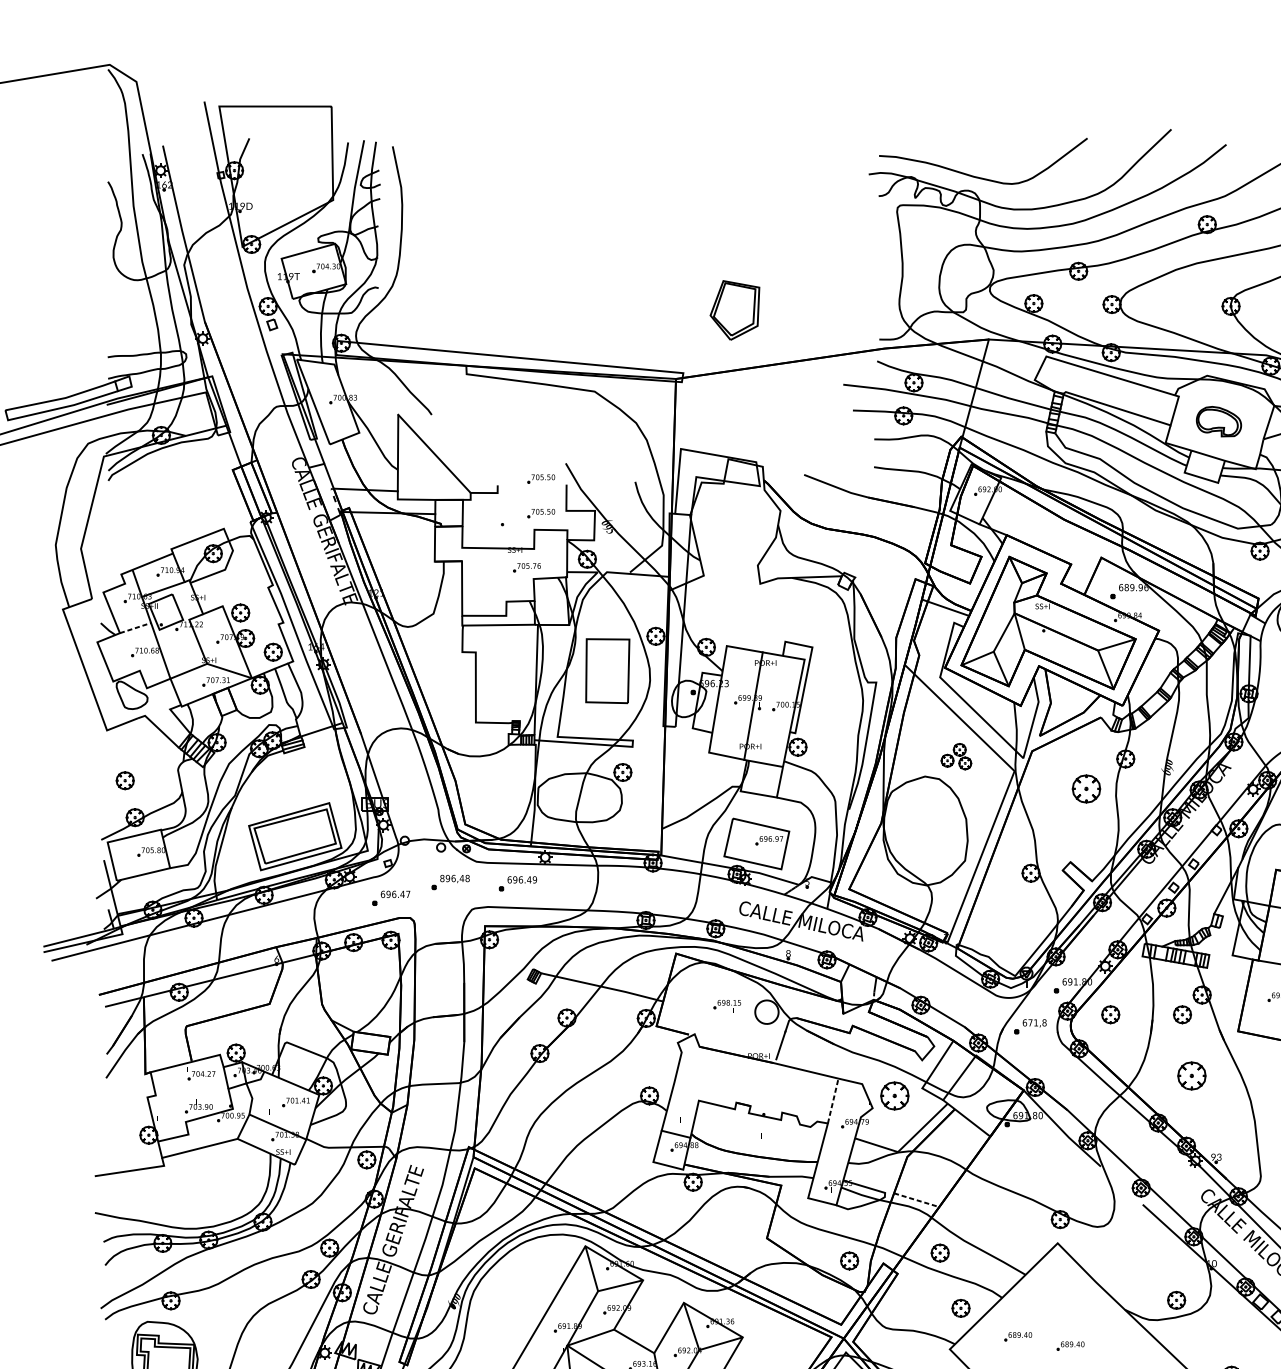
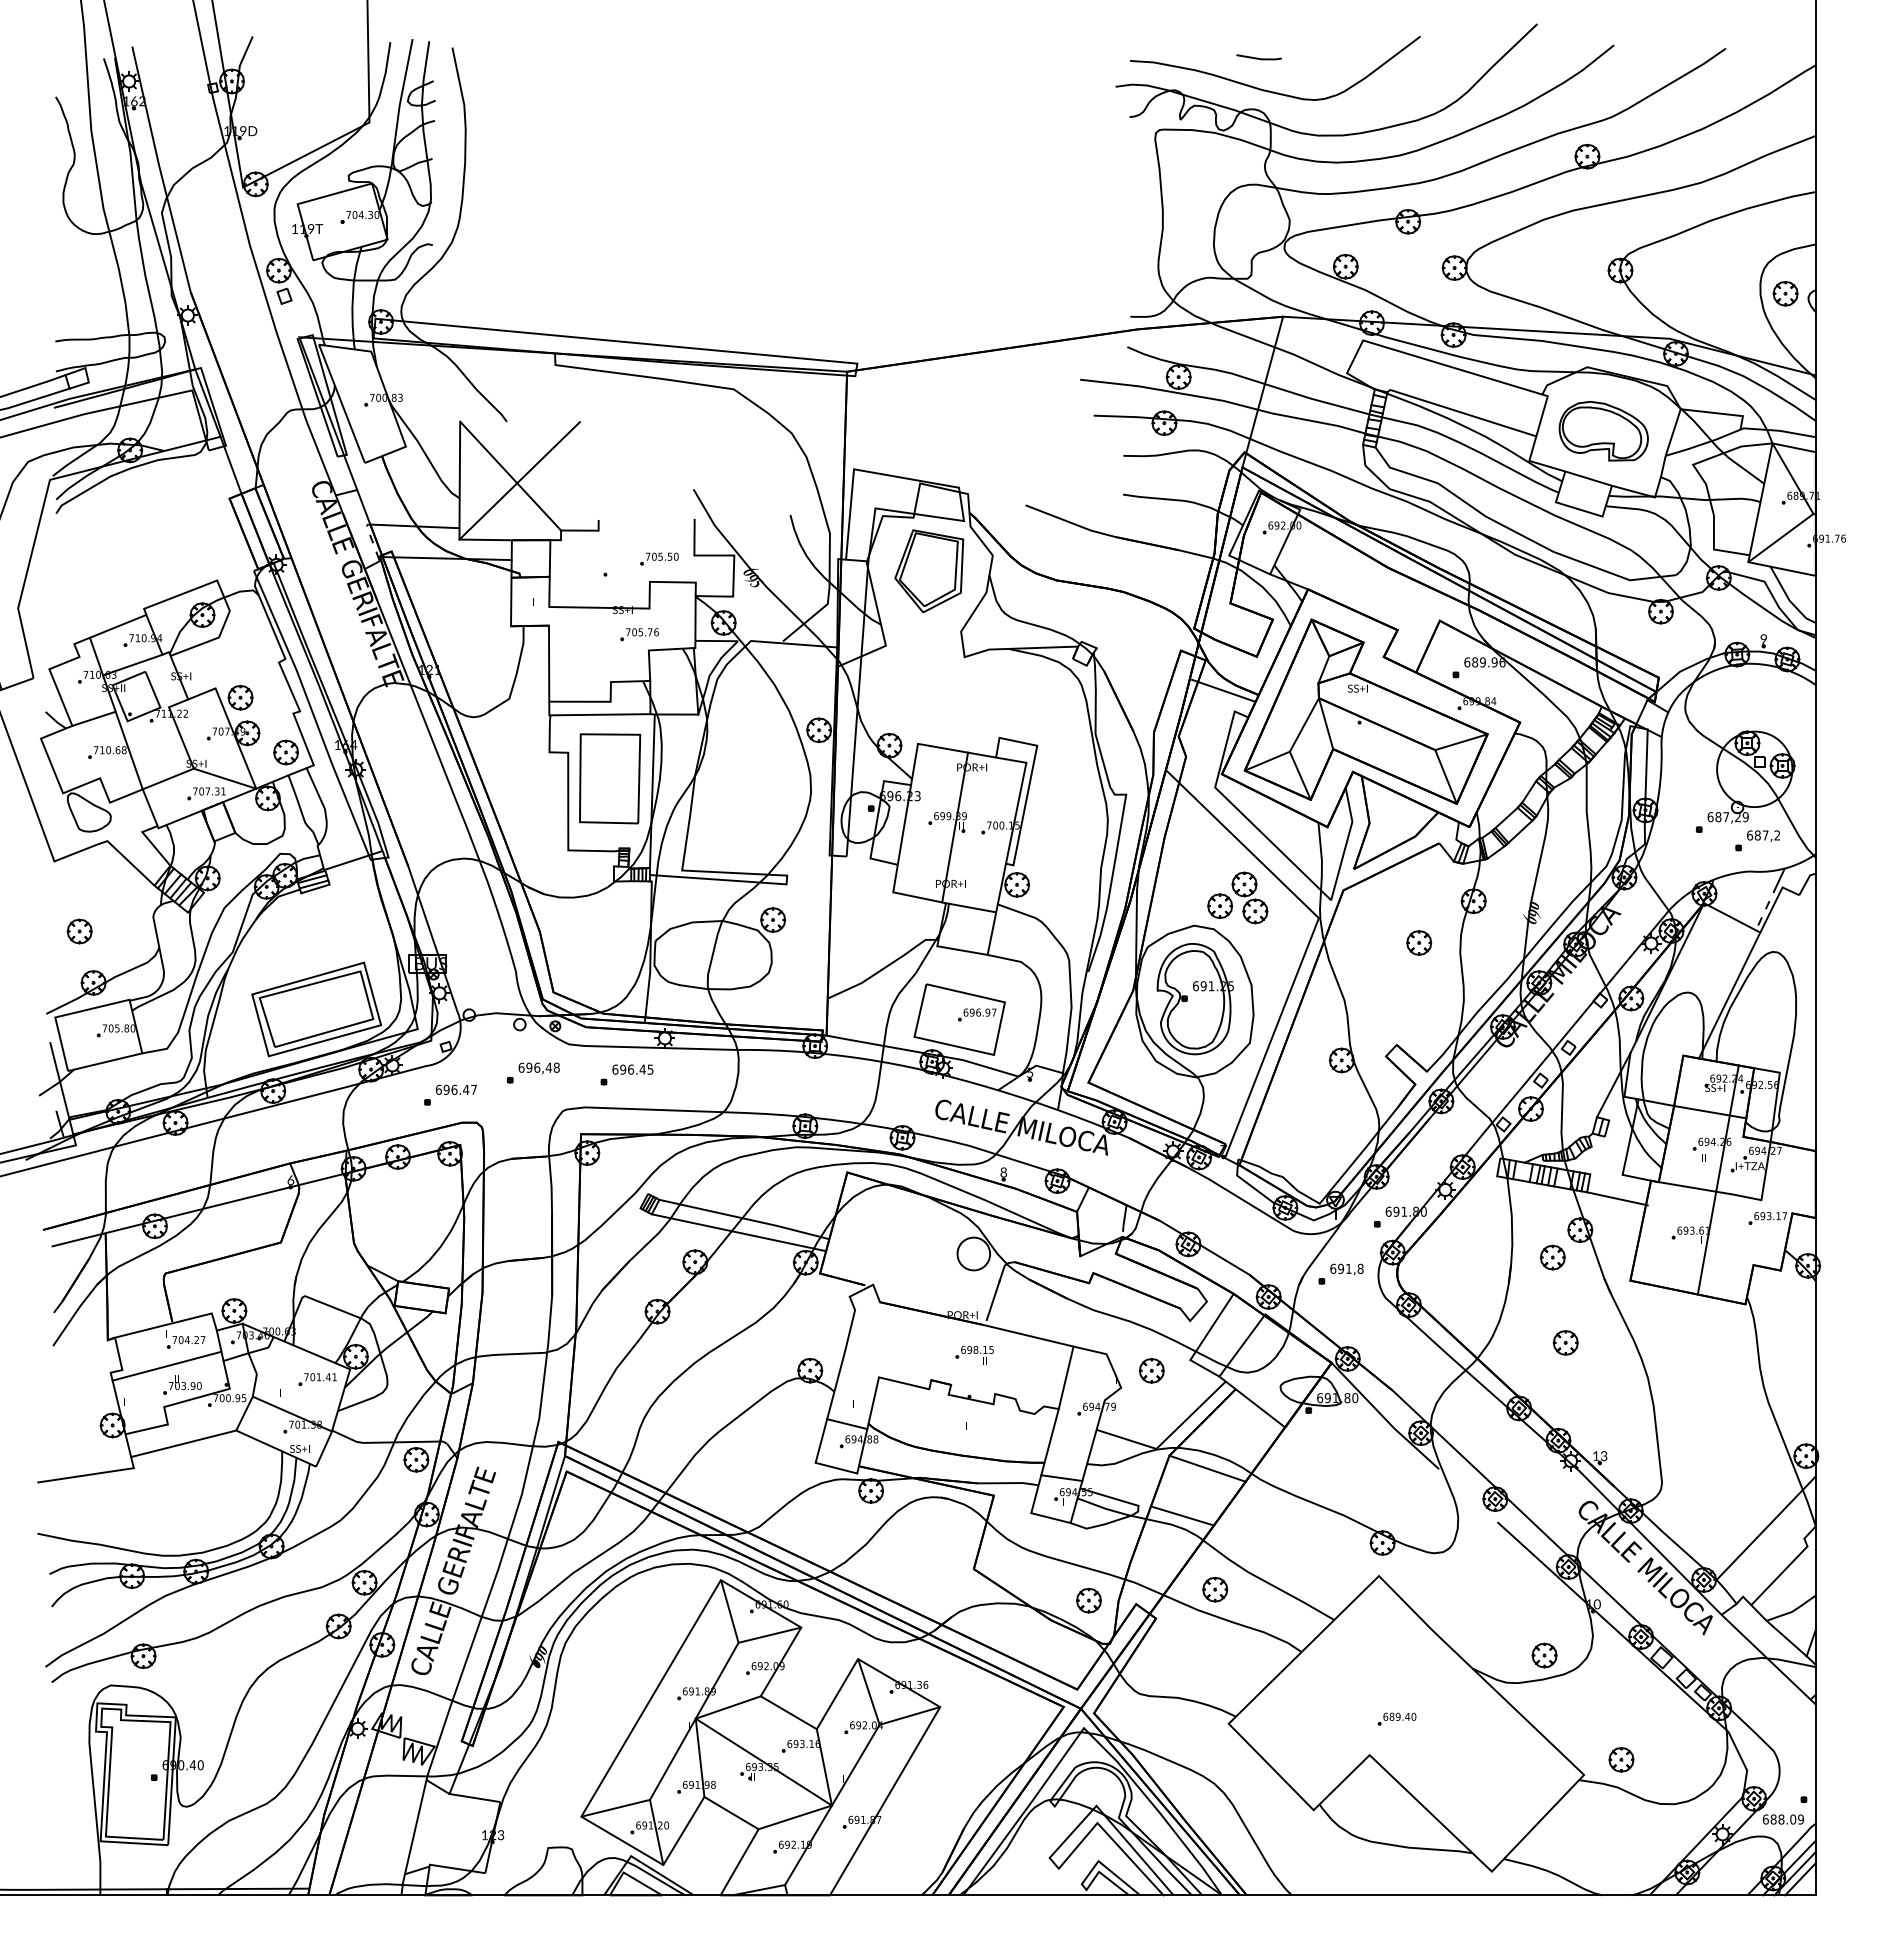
line: (971, 153) -> (1258, 57), added
part: (735, 309) -> (929, 570), moved
part: (1218, 421) -> (1603, 430), size x1.43
line: (440, 457) -> (519, 480), added
part: (541, 478) -> (659, 510), removed
line: (135, 627) -> (94, 718), dashed -> solid
part: (608, 670) -> (610, 778), moved
part: (956, 756) -> (1237, 897), size x1.43
part: (1086, 788) -> (1419, 942), size x0.62
part: (925, 829) -> (1194, 999), added
text: (442, 878) -> (521, 1067), 896,48 -> 696,48
text: (534, 879) -> (650, 1069), 696.49 -> 696.45
line: (1228, 972) -> (1617, 1198), added
line: (598, 996) -> (738, 1232), added
part: (727, 1006) -> (974, 1354), moved
part: (1110, 1014) -> (1452, 1257), removed
text: (1030, 1022) -> (1341, 1268), 671,8 -> 691,8
part: (1191, 1075) -> (1565, 1342), size x0.62
line: (187, 1092) -> (166, 1365), added
part: (894, 1095) -> (1151, 1370), size x0.62
line: (833, 1100) -> (1066, 1377), dashed -> solid
text: (1213, 1157) -> (1595, 1456), 93 -> 13
line: (934, 1166) -> (1207, 1468), added
line: (829, 1172) -> (1061, 1477), added
line: (916, 1199) -> (1182, 1515), dashed -> solid
part: (961, 1308) -> (1244, 1666), removed
part: (1017, 1336) -> (1323, 1705), removed

